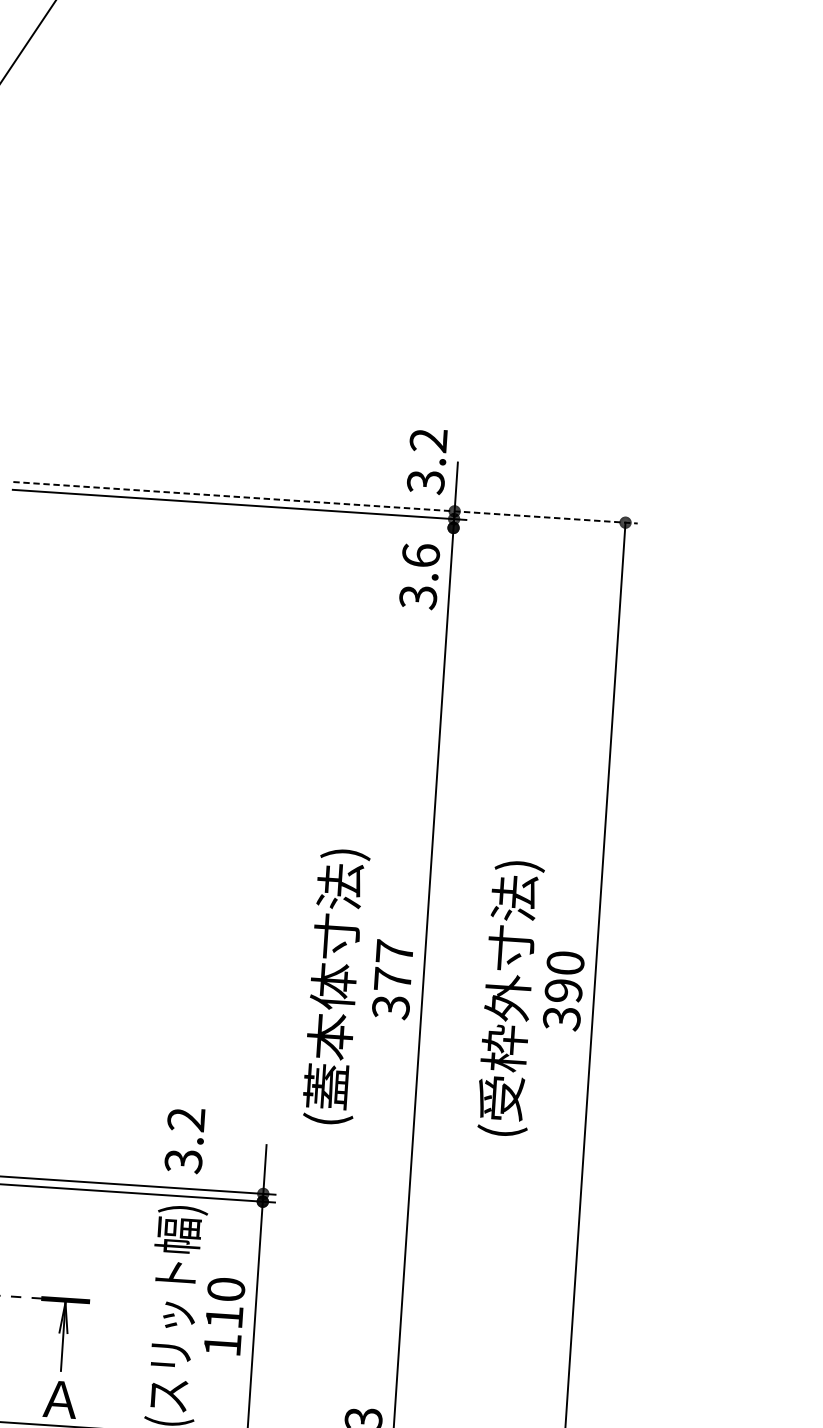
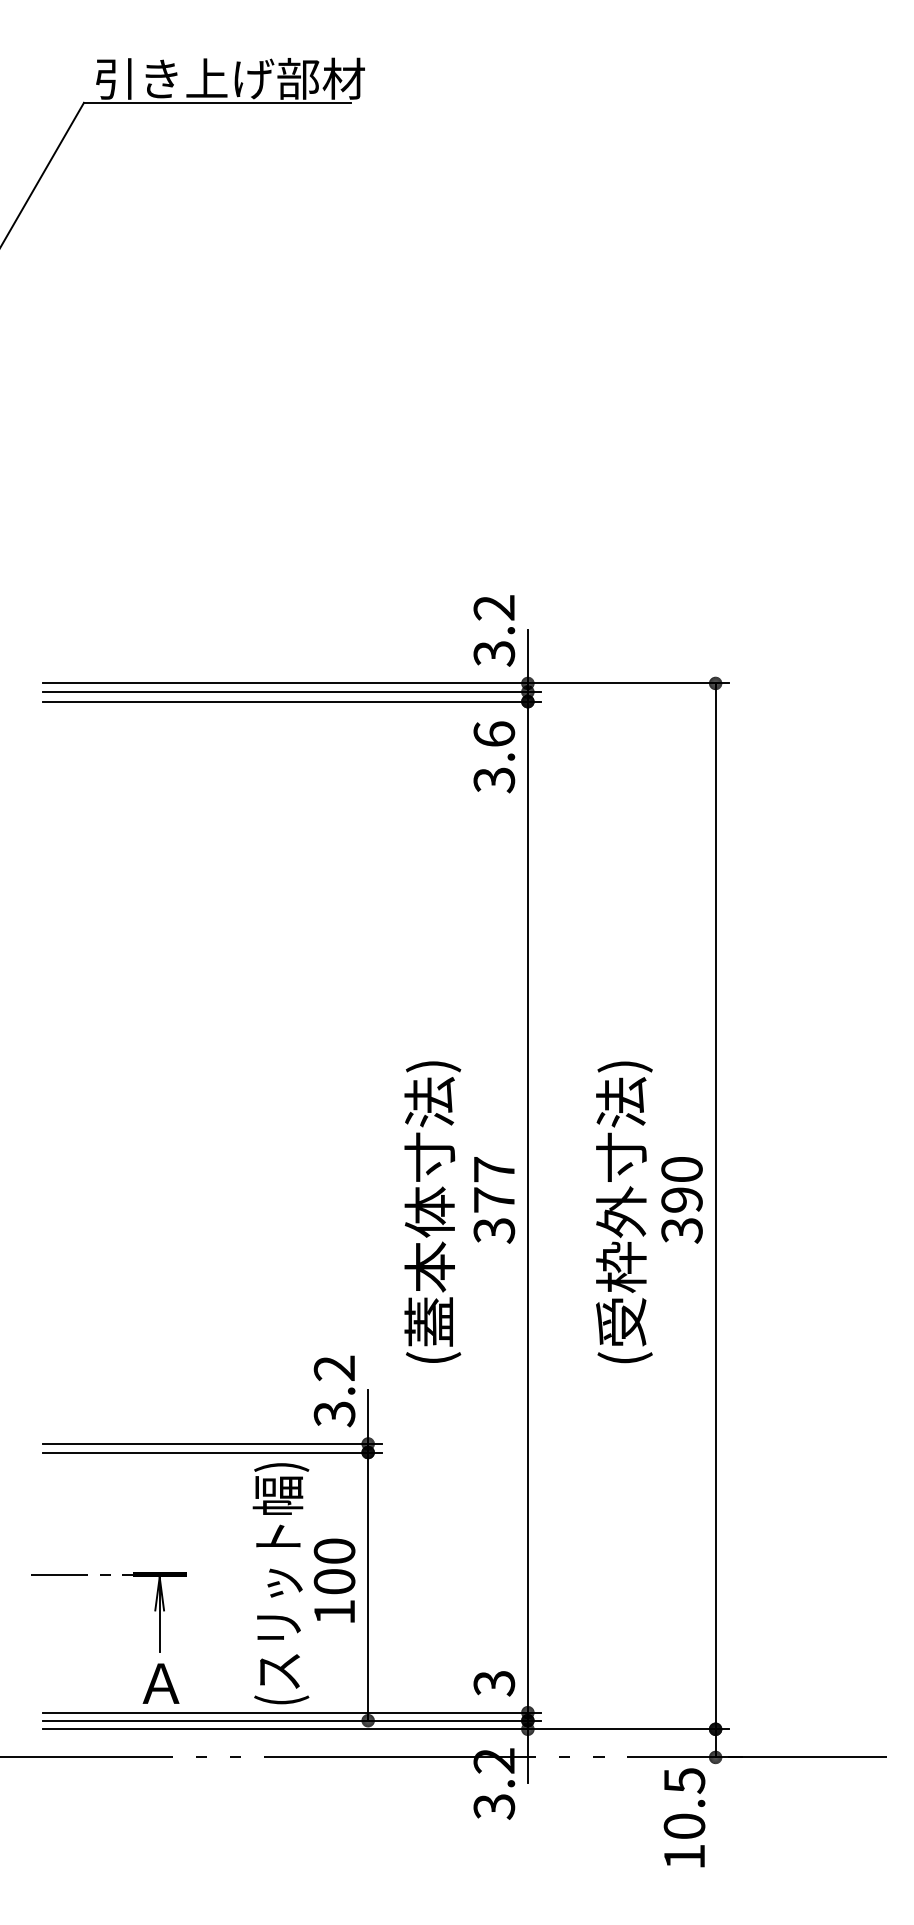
line: (325, 502) -> (386, 683), dashed -> solid
line: (239, 513) -> (292, 701), added
text: (184, 1140) -> (334, 1391), moved
text: (224, 1317) -> (334, 1581), 110 -> 100

